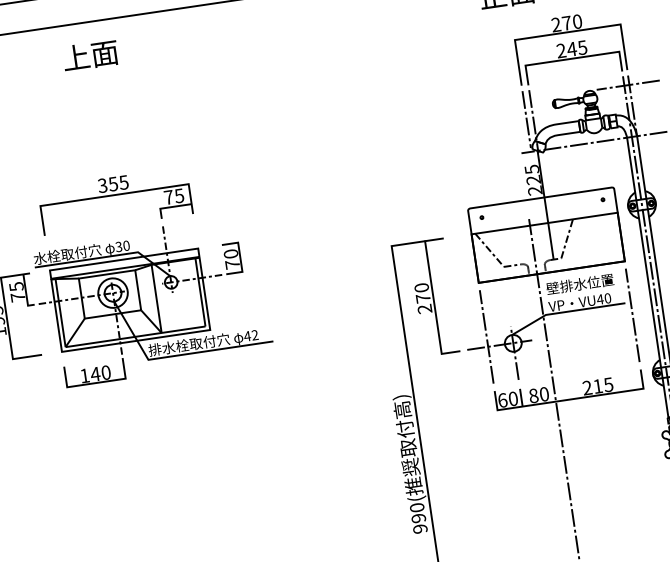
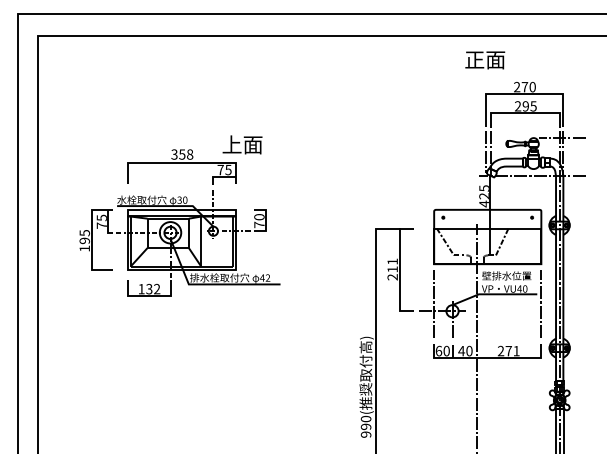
text: (571, 49) -> (525, 106), 245 -> 295
text: (90, 55) -> (242, 144), moved
text: (123, 182) -> (189, 154), 355 -> 358
text: (533, 190) -> (483, 203), 225 -> 425
text: (422, 293) -> (392, 265), 270 -> 211
text: (101, 372) -> (153, 288), 140 -> 132
text: (603, 386) -> (512, 351), 215 -> 271
text: (533, 395) -> (461, 350), 80 -> 40

